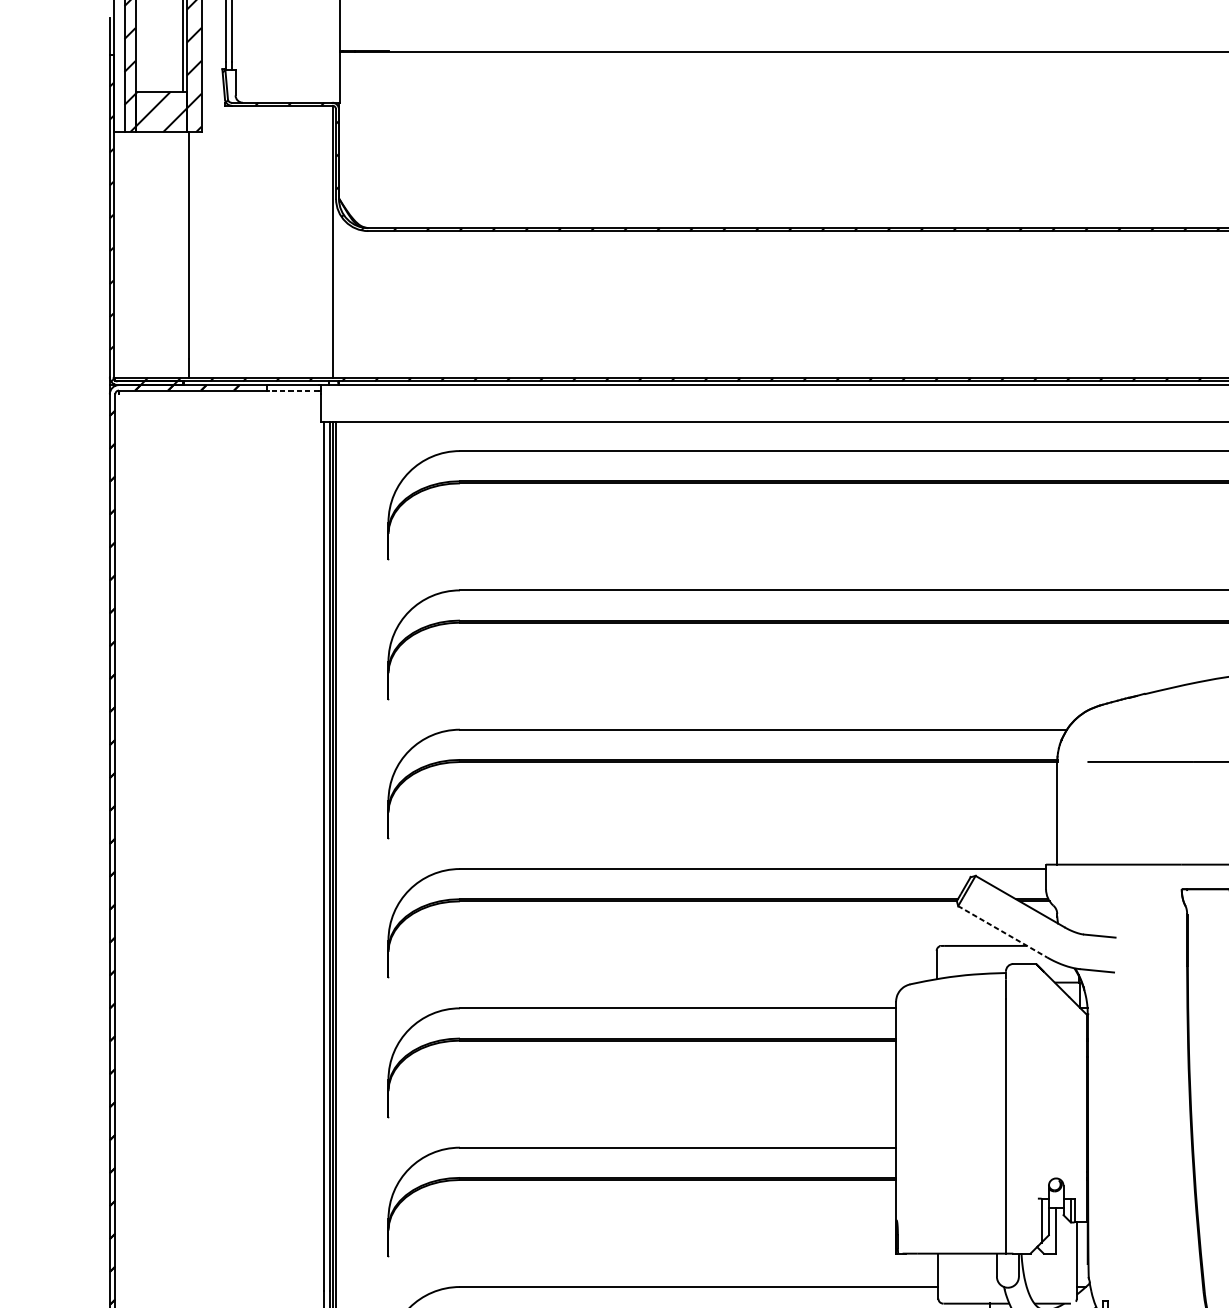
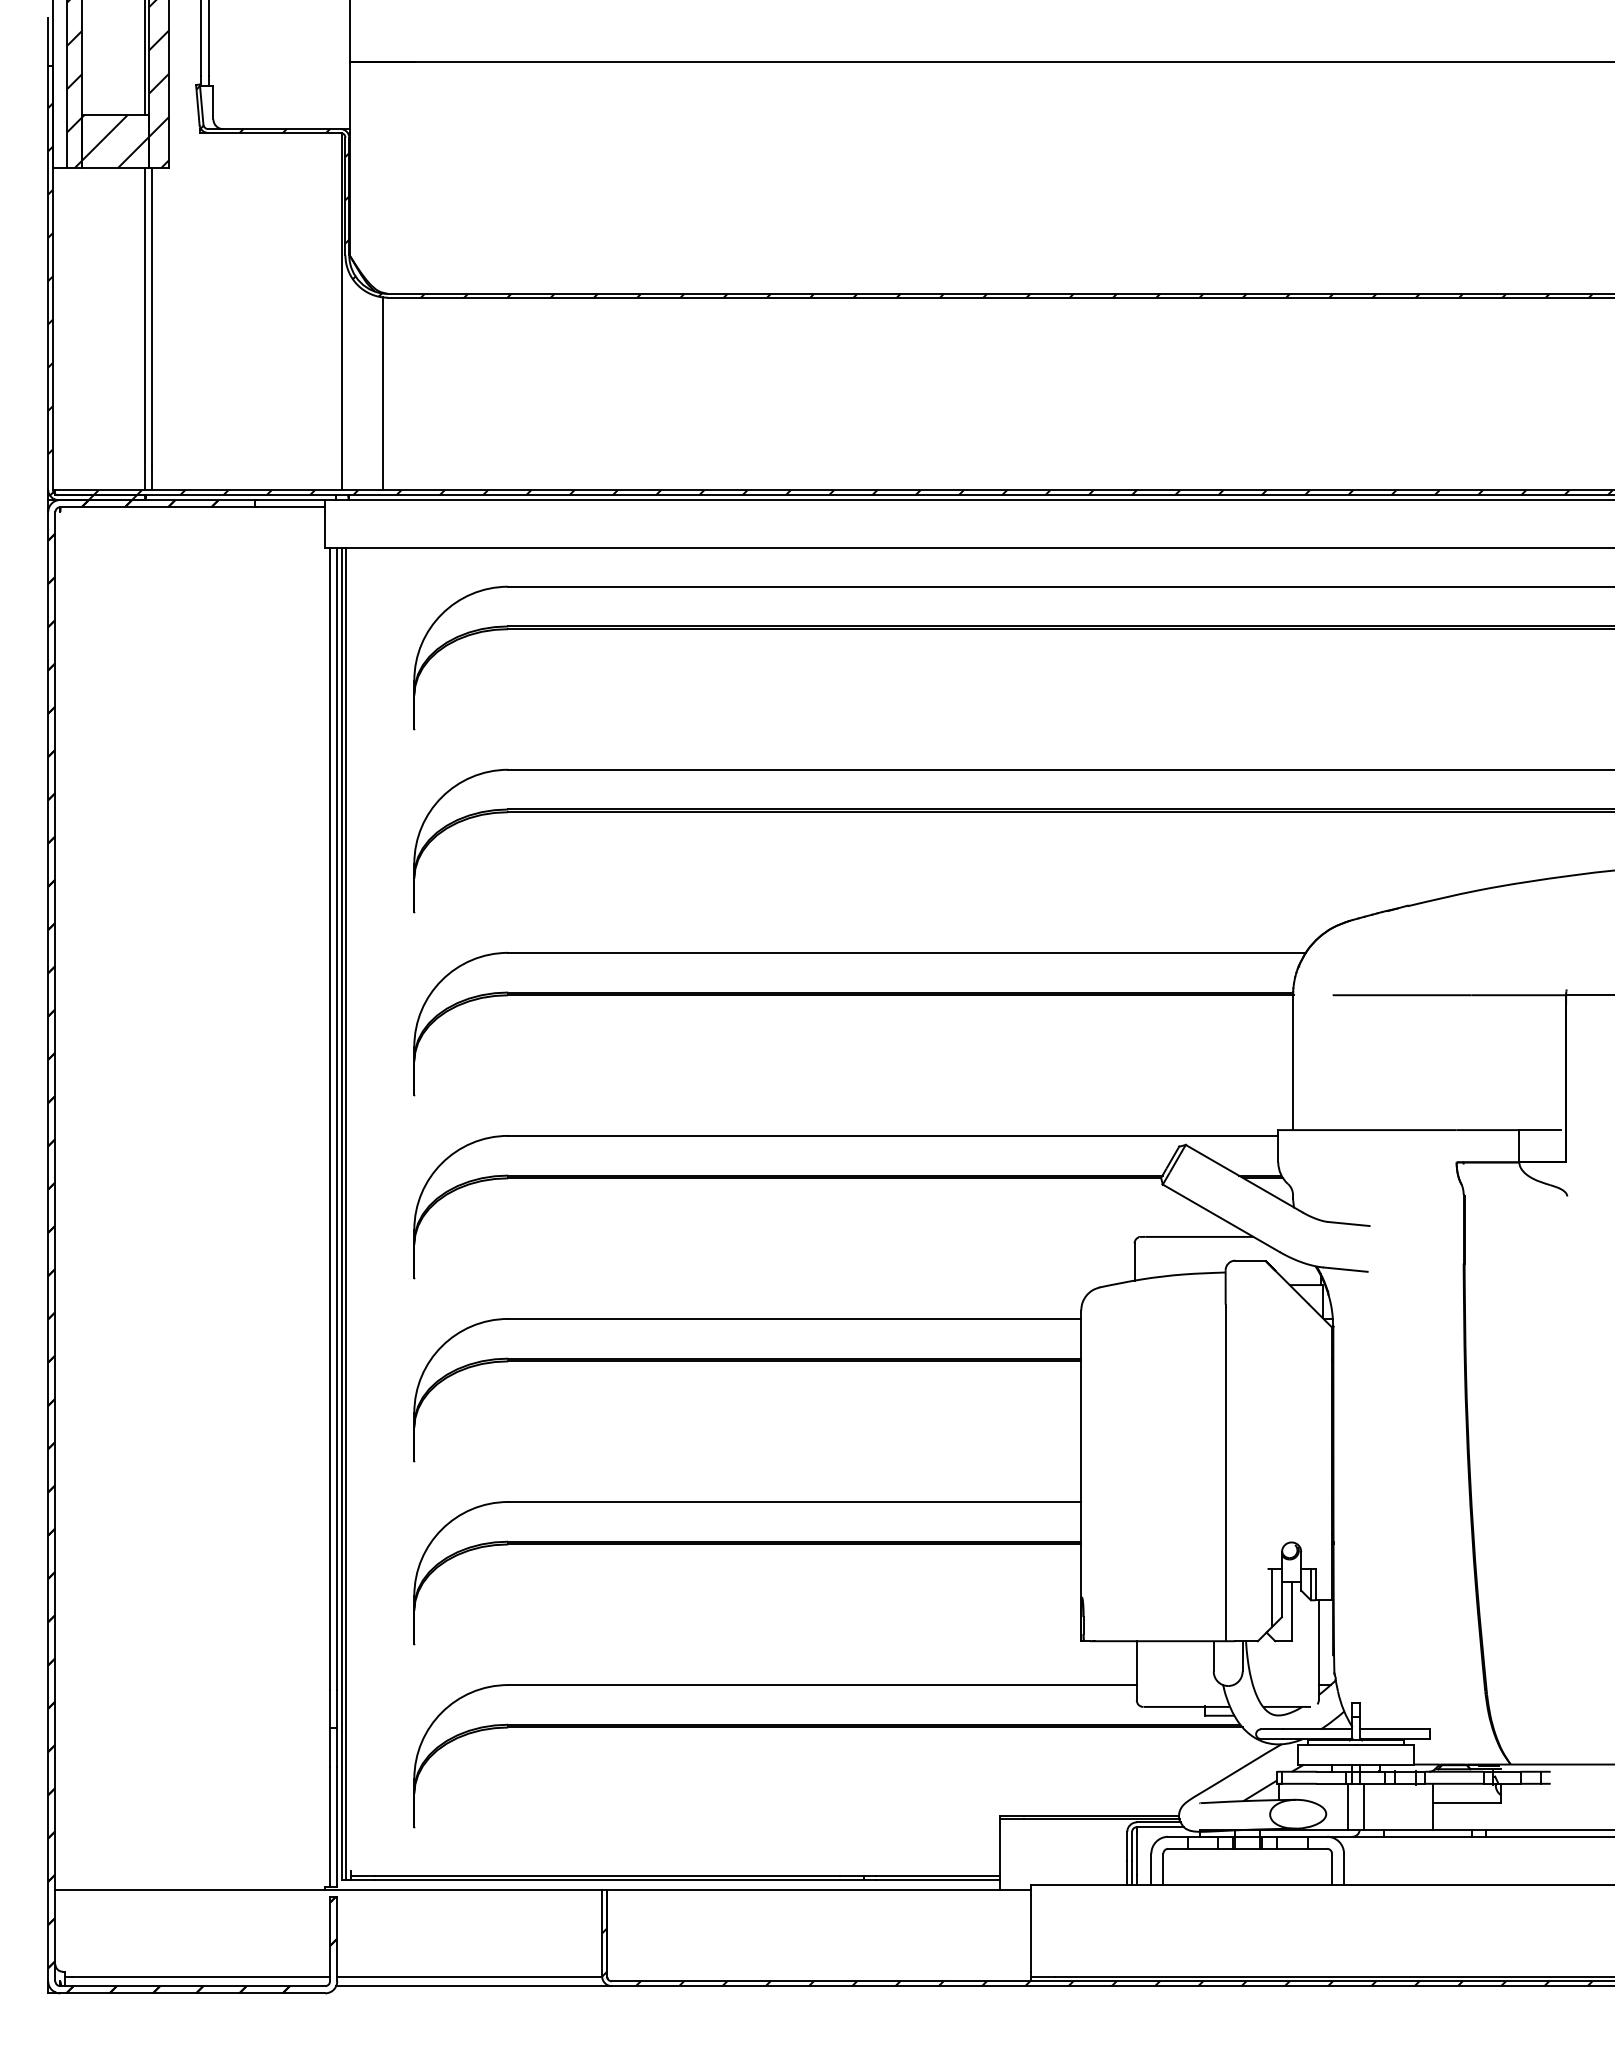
line: (183, 254) -> (144, 328), added
line: (365, 304) -> (383, 393), added
line: (293, 390) -> (289, 507), dashed -> solid
line: (1002, 931) -> (1221, 1218), dashed -> solid

